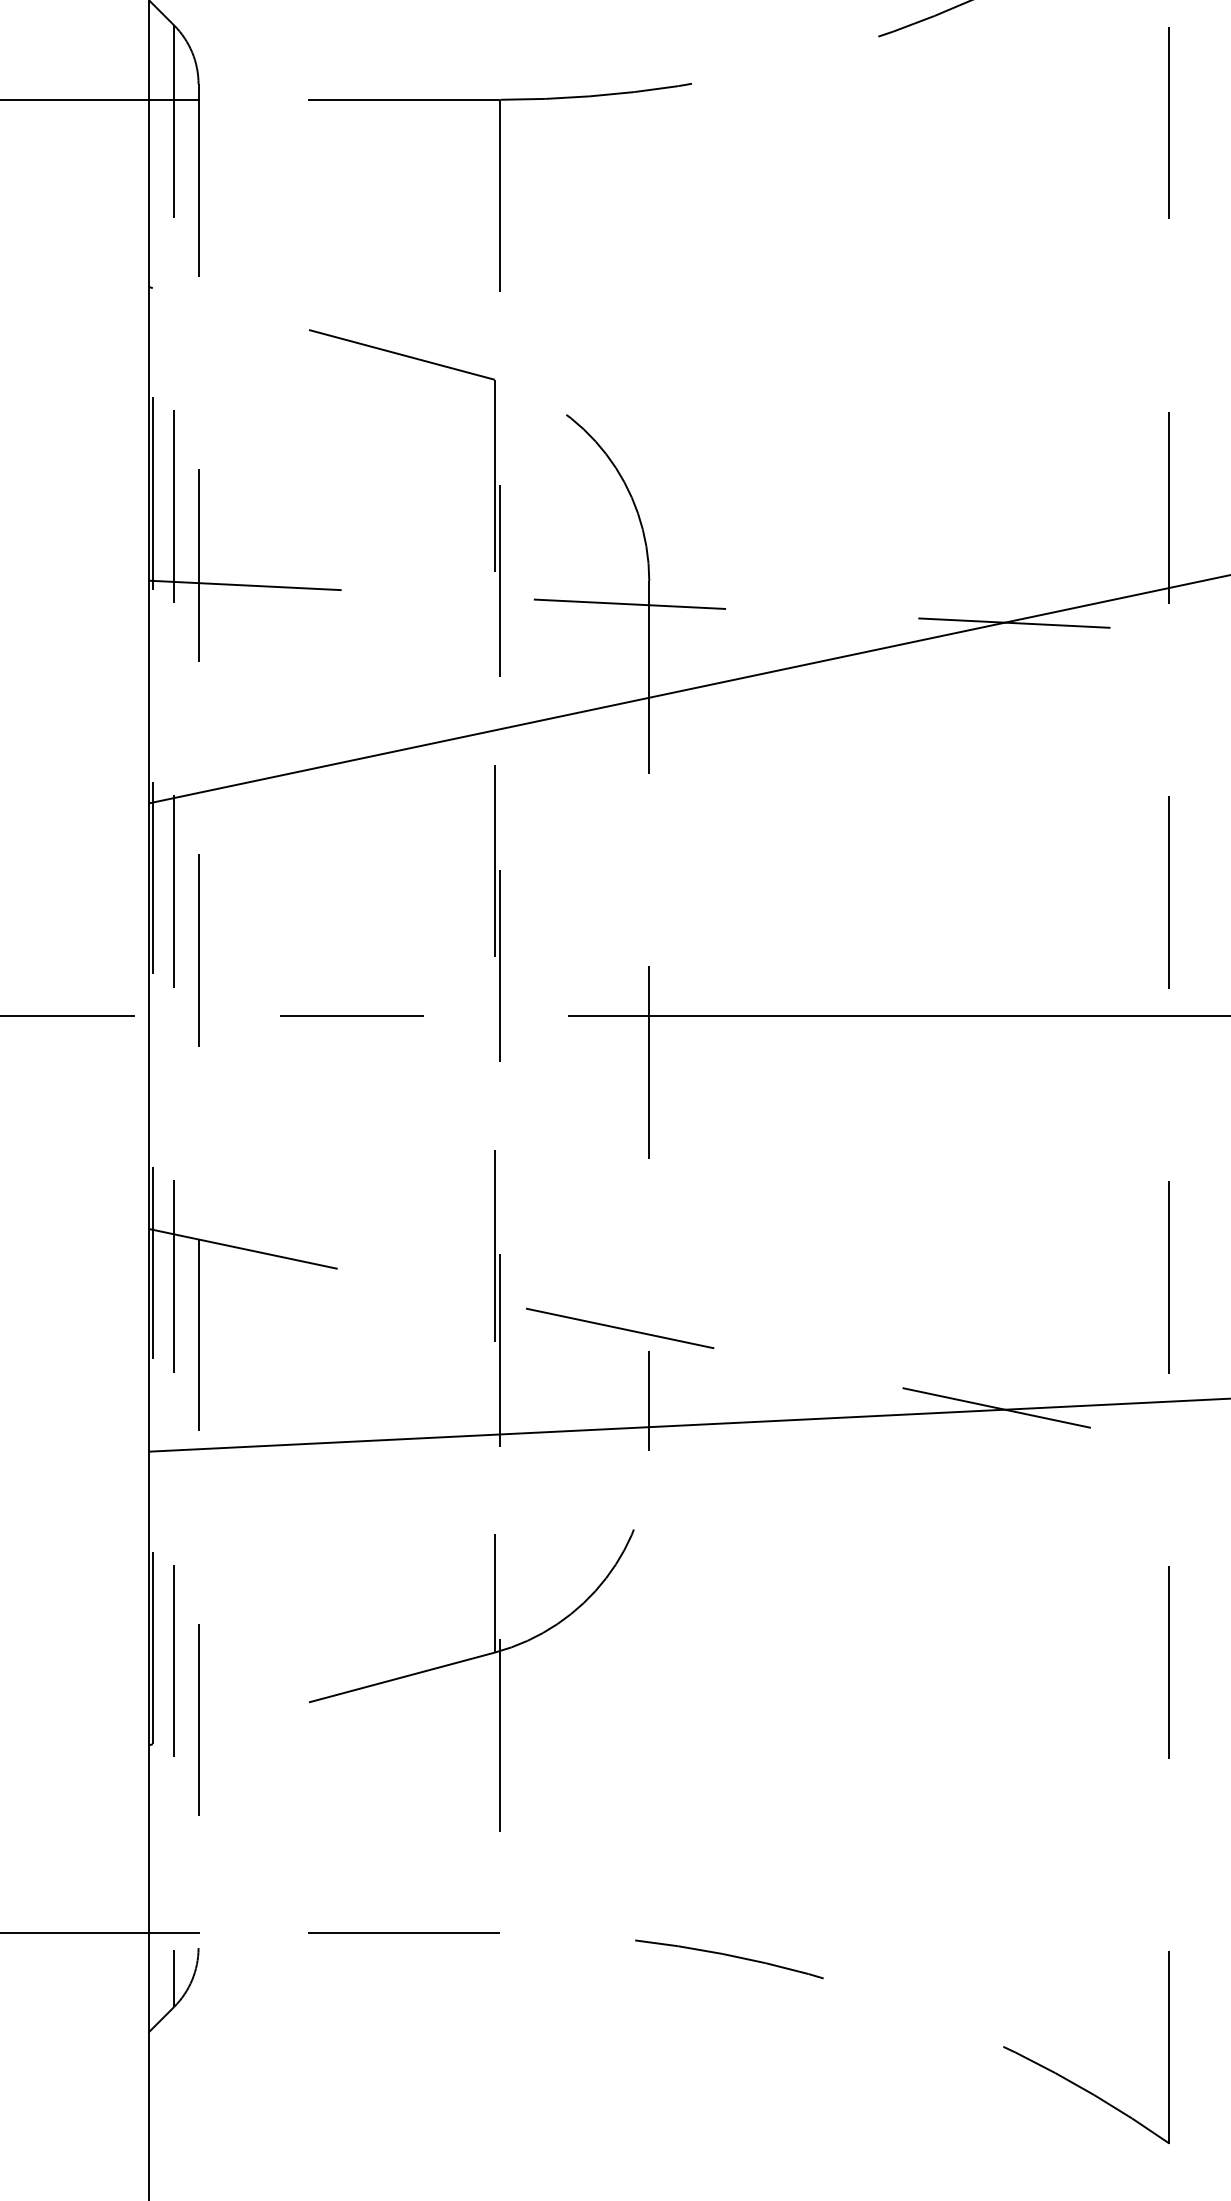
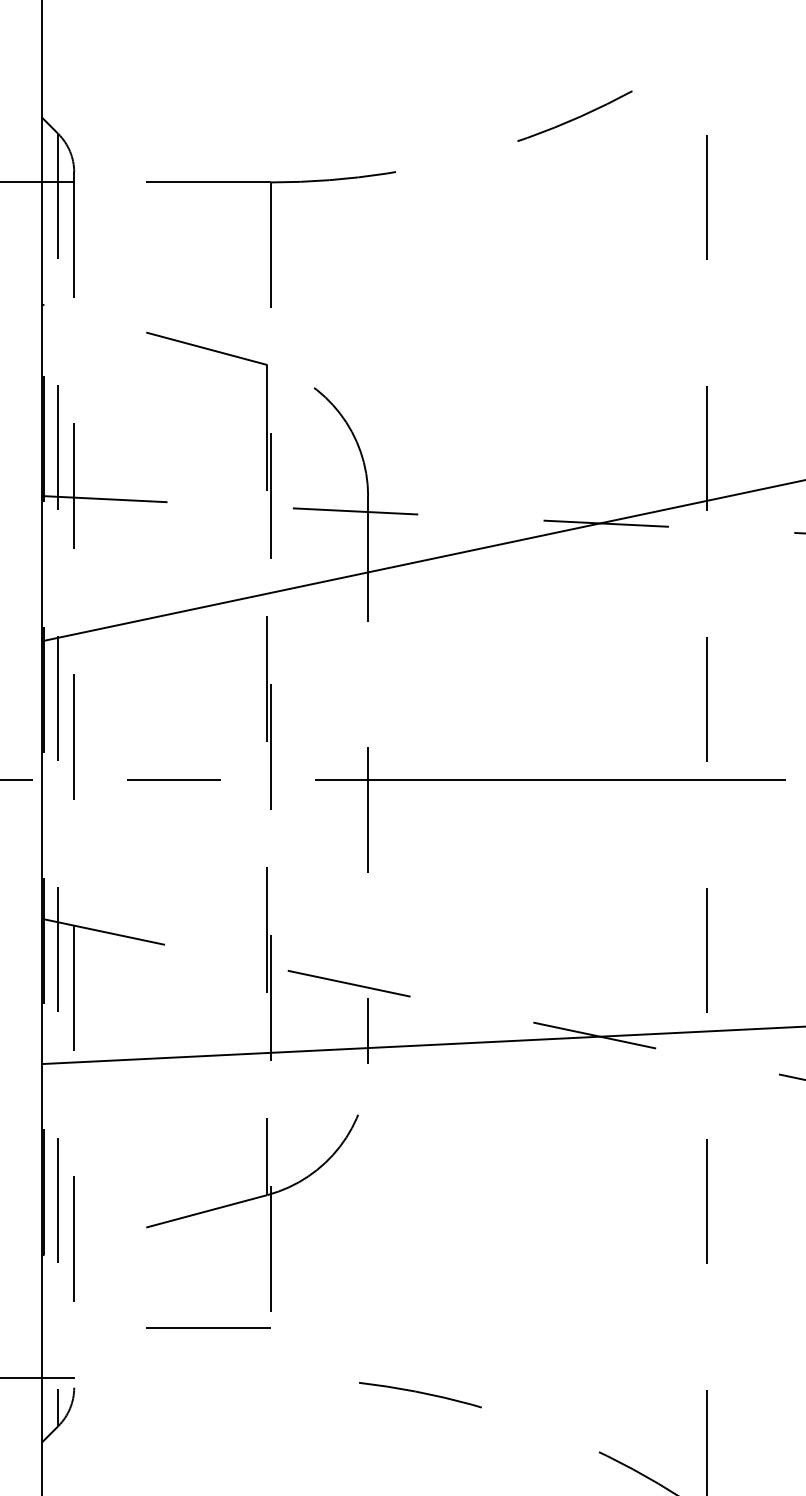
line: (404, 1932) -> (208, 1327), moved

